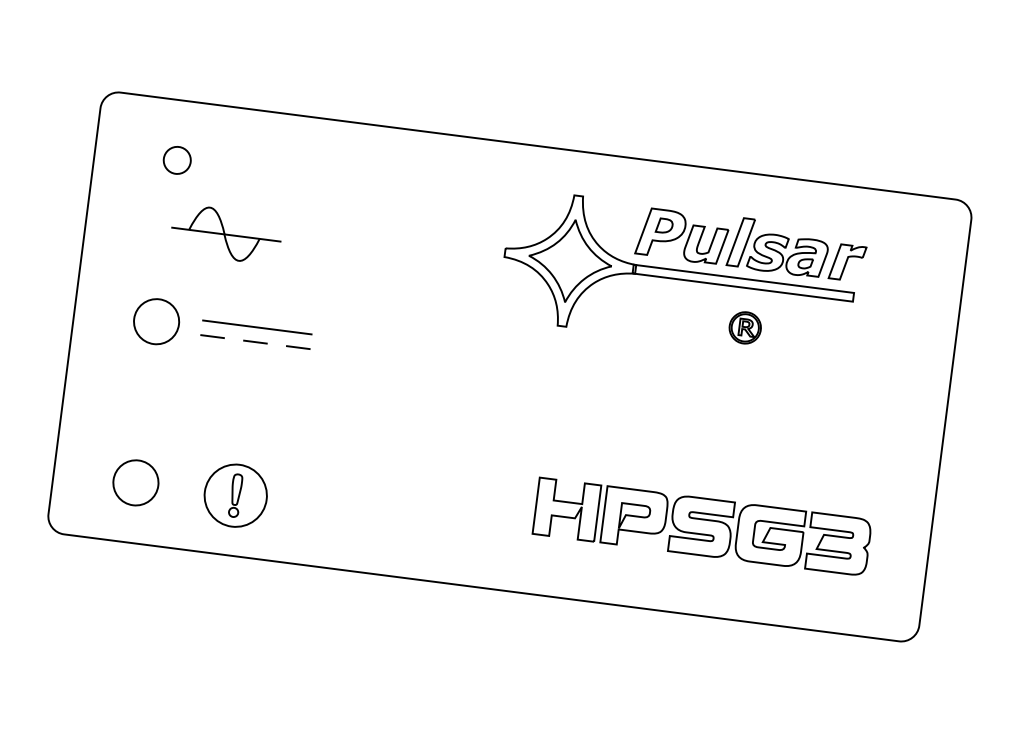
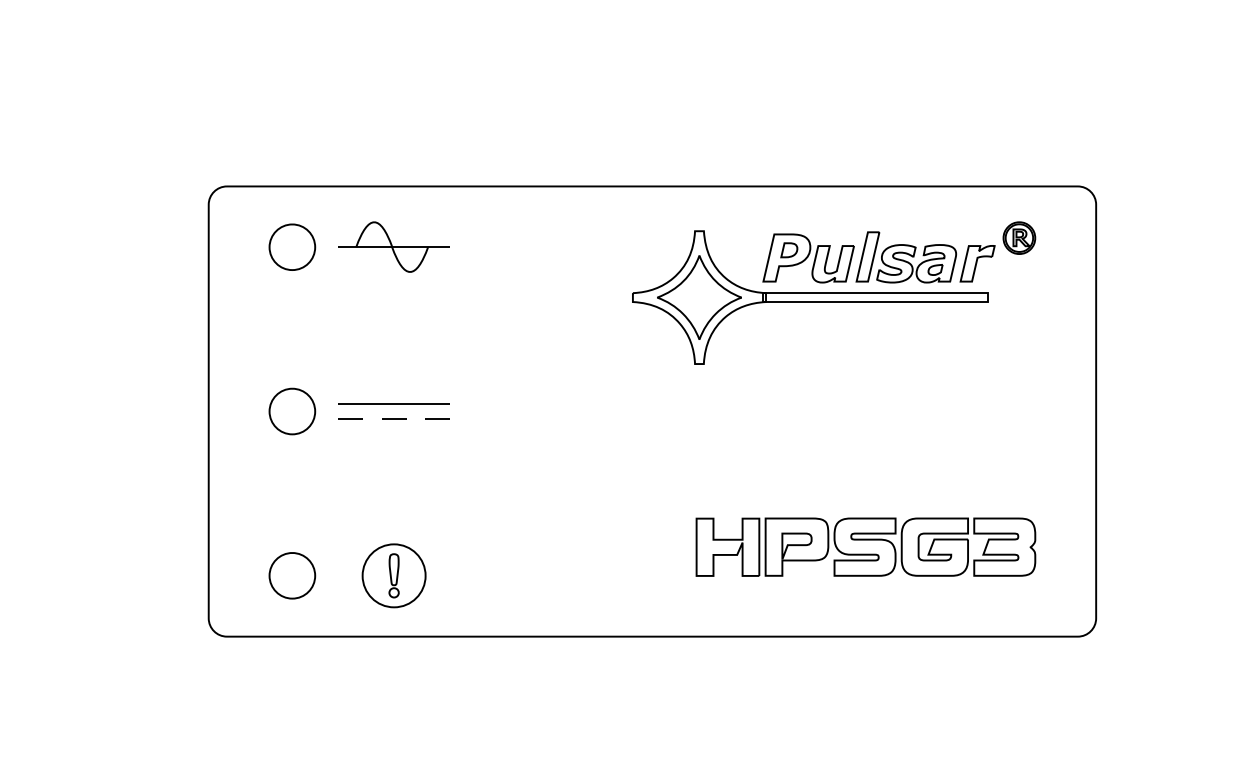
part: (177, 159) -> (292, 246), size x1.67
part: (225, 233) -> (393, 246), moved
part: (745, 327) -> (1019, 237), moved

